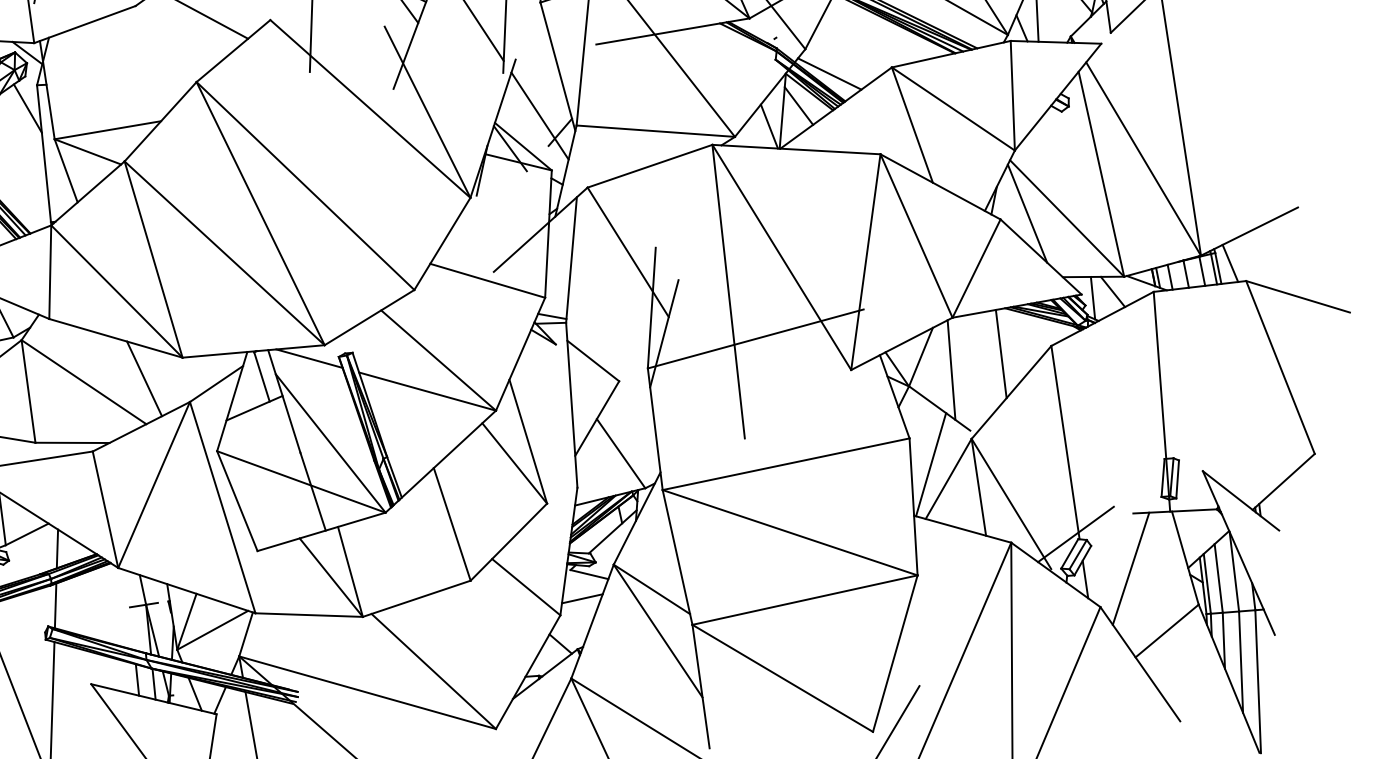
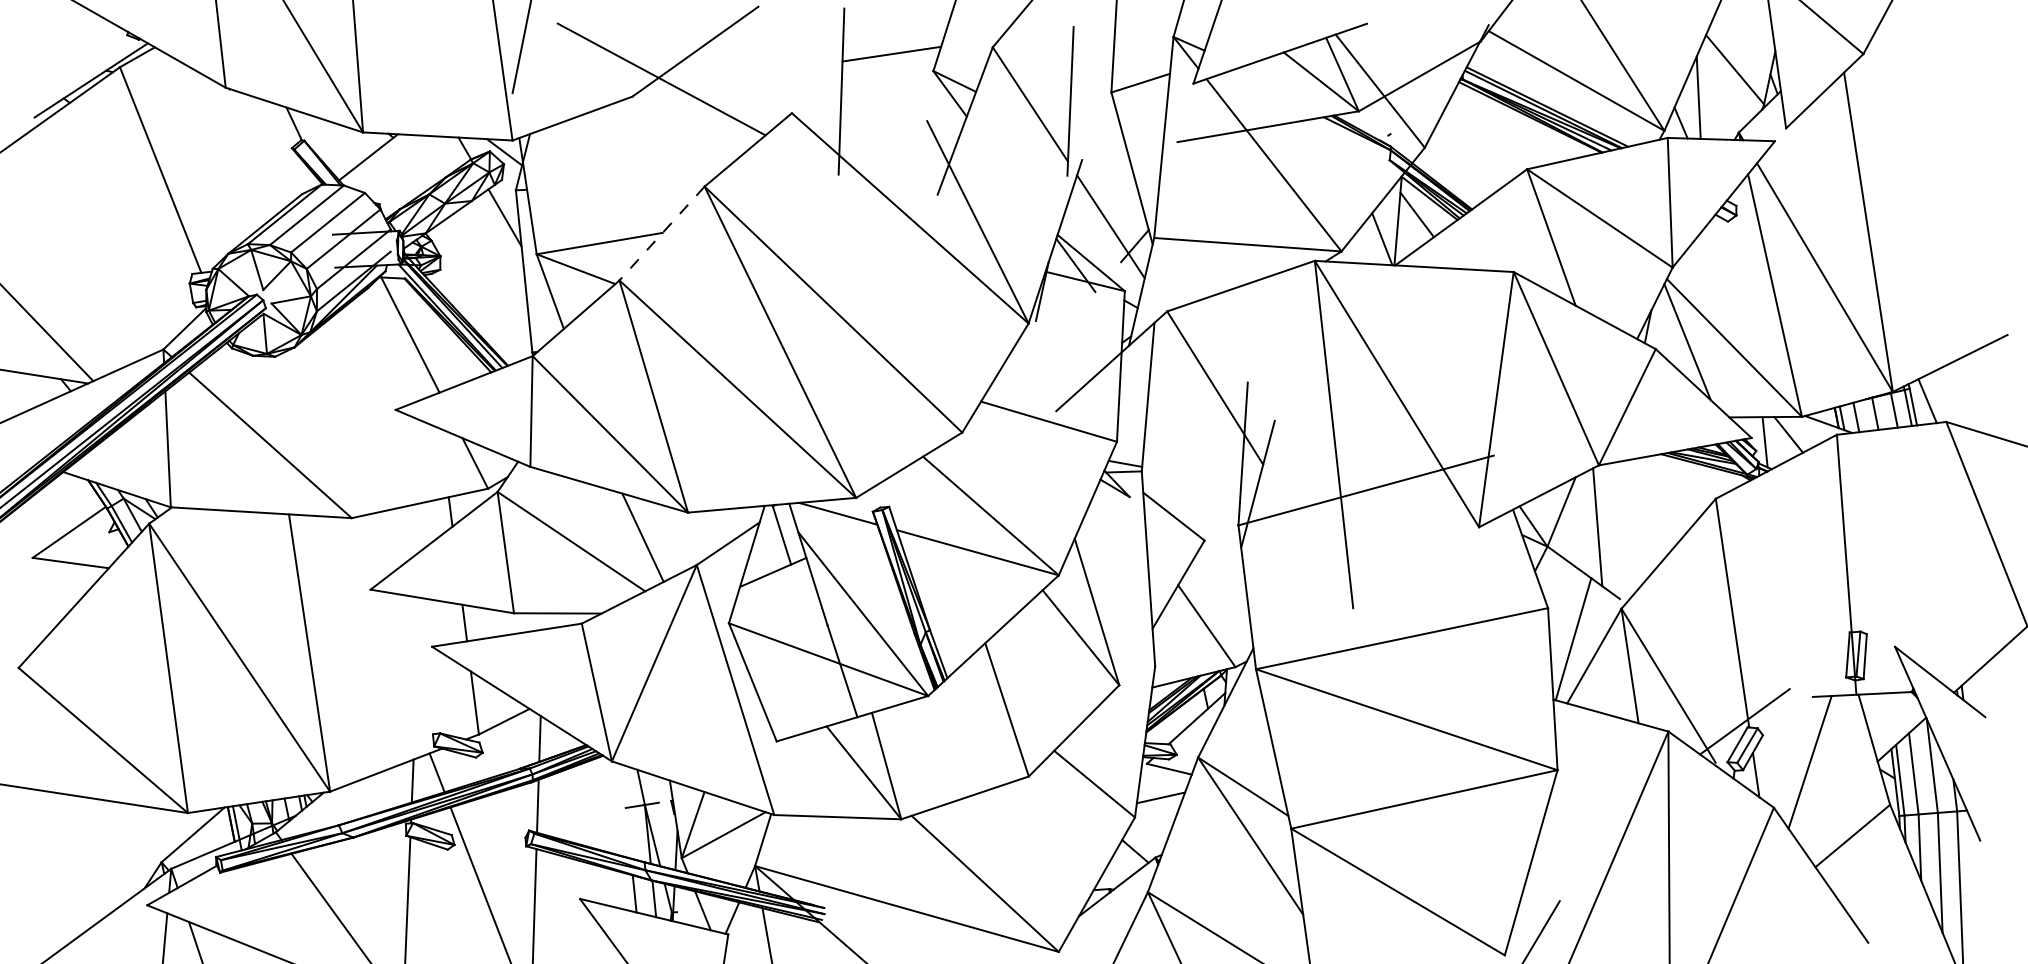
line: (829, 73) -> (1453, 176), removed
line: (160, 121) -> (661, 233), solid -> dashed
line: (1001, 354) -> (1656, 508), removed

